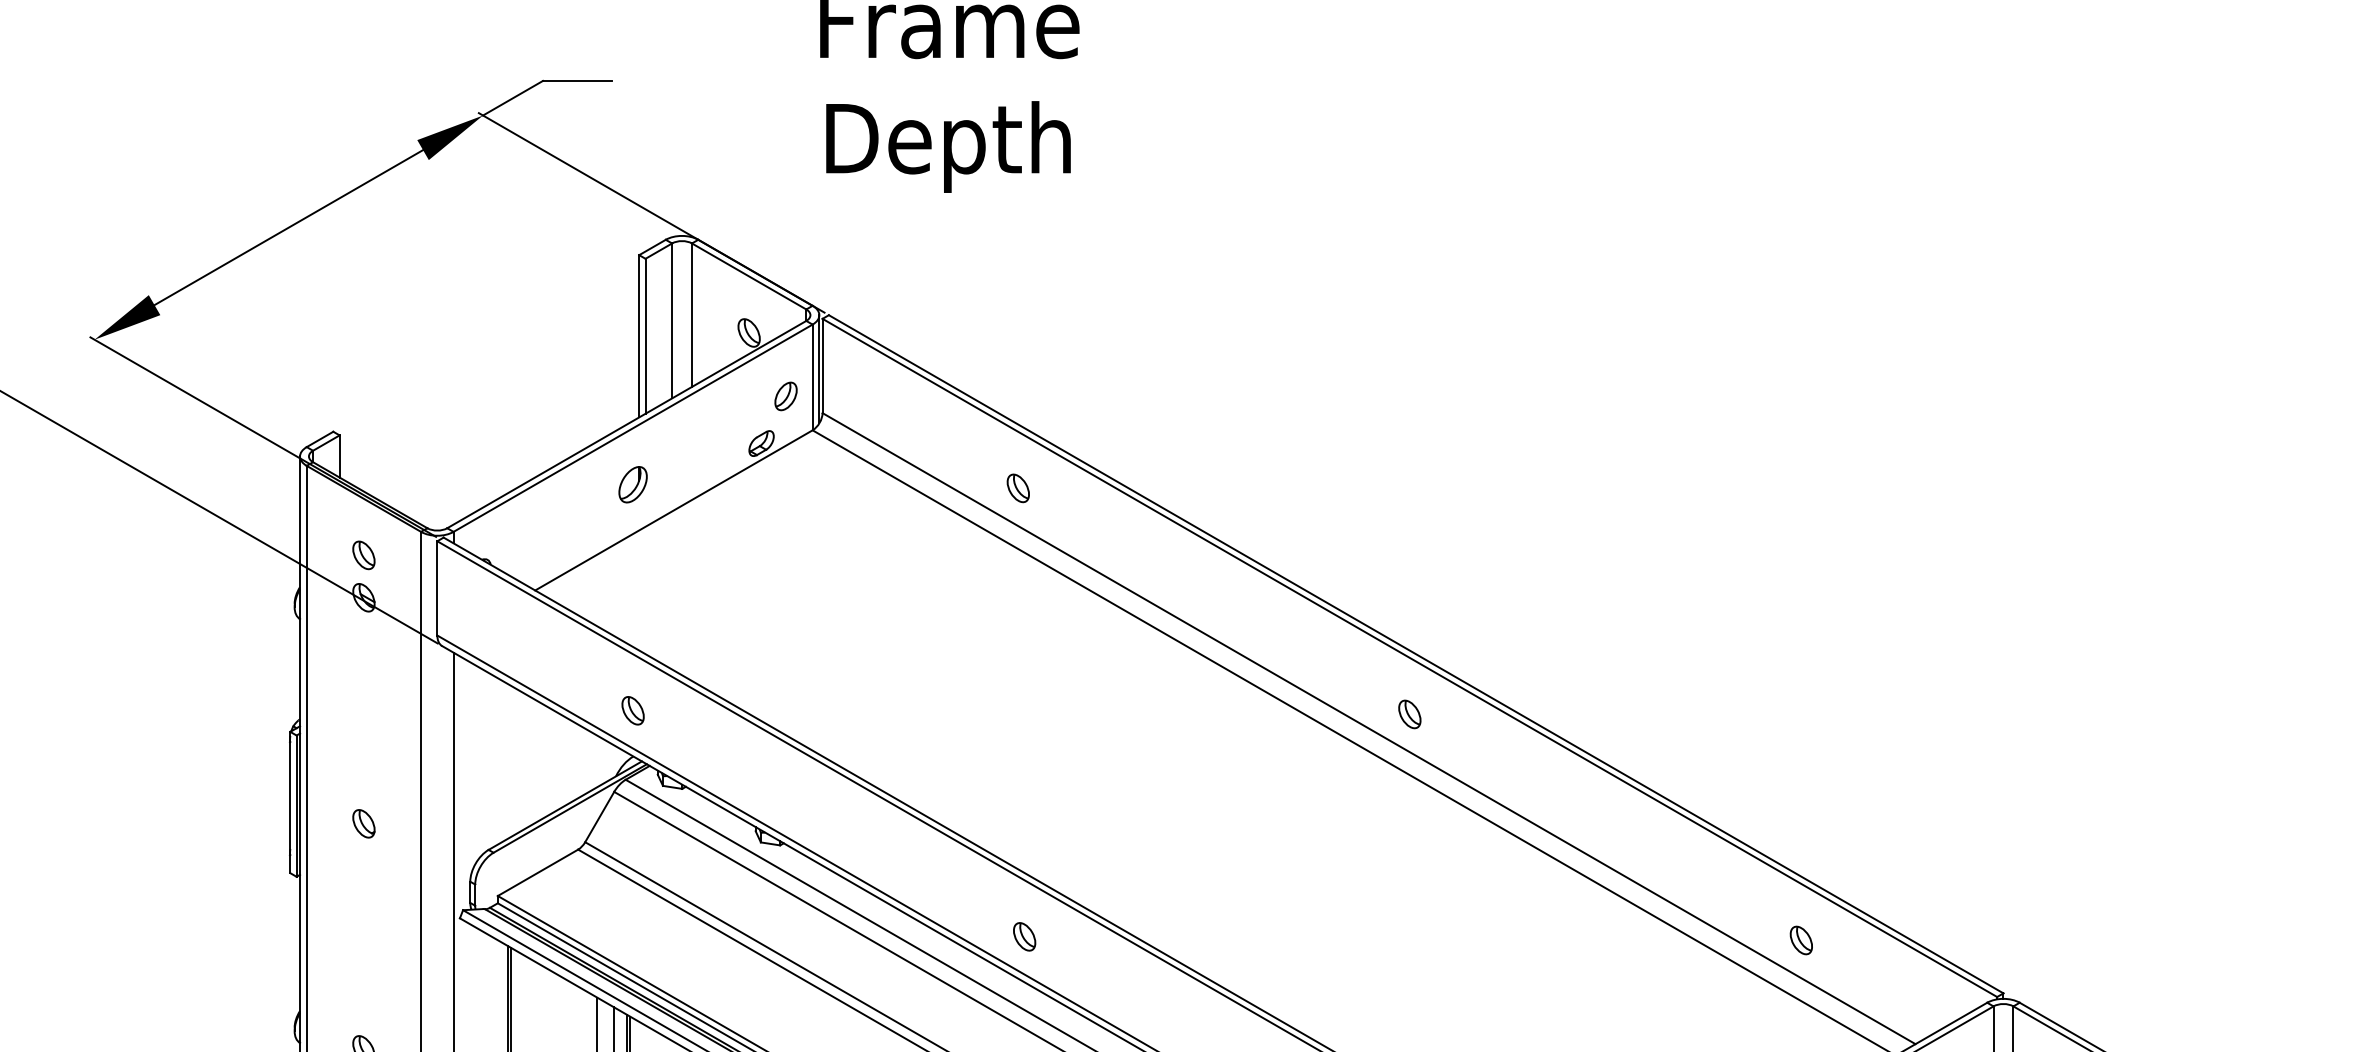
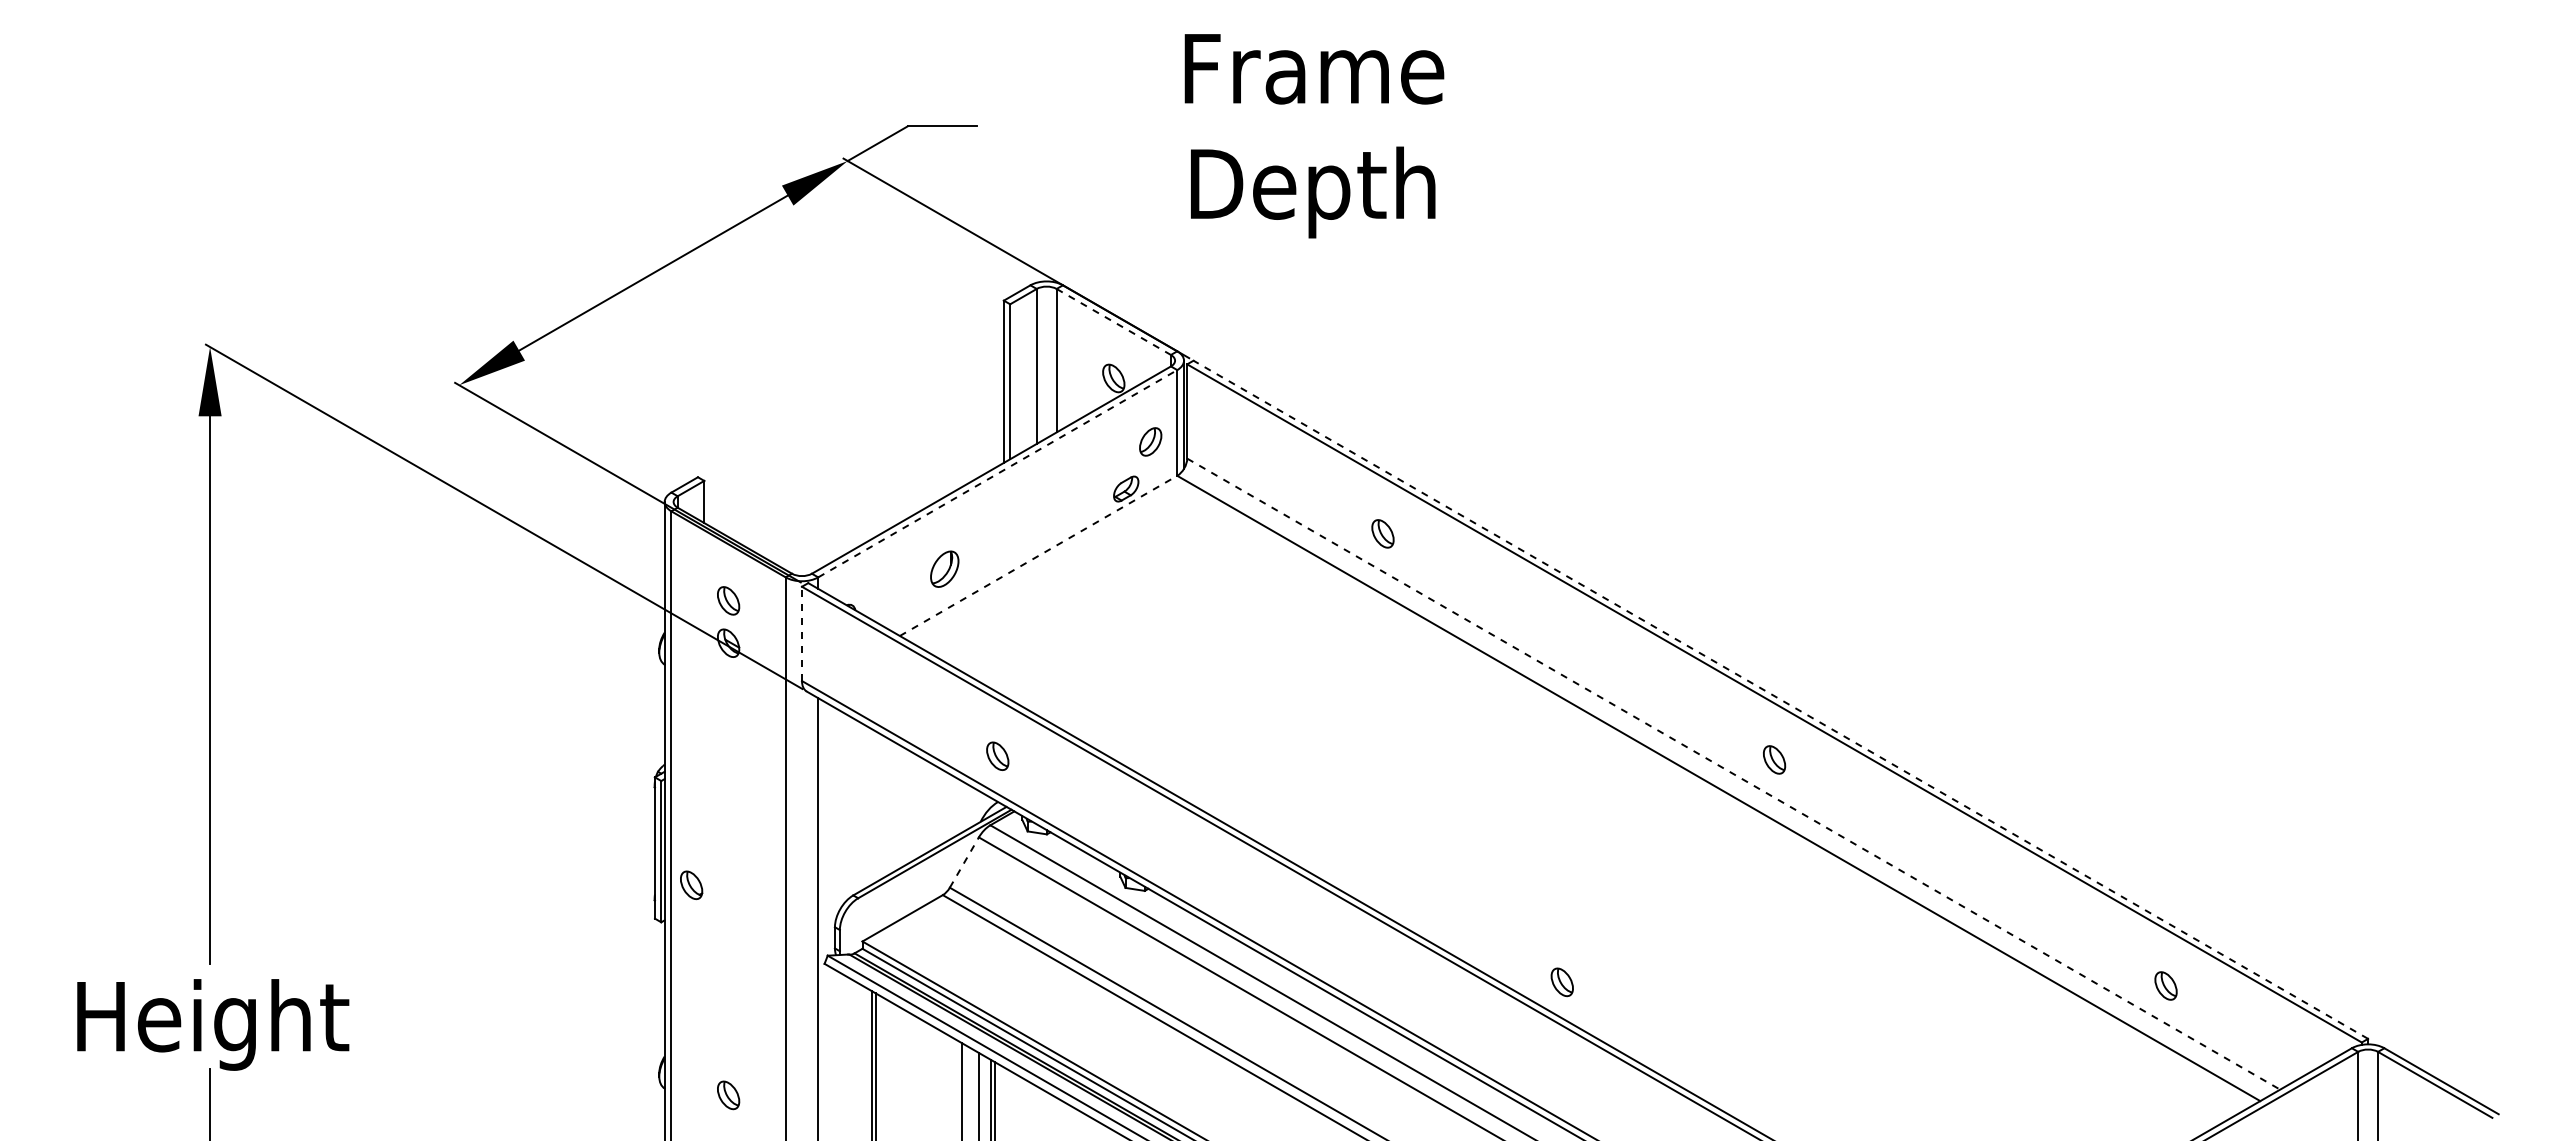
line: (749, 277) -> (1114, 322), solid -> dashed
line: (633, 428) -> (998, 473), solid -> dashed
part: (632, 484) -> (944, 568), moved
line: (674, 510) -> (1039, 555), solid -> dashed
line: (437, 588) -> (802, 633), solid -> dashed
line: (1415, 654) -> (1780, 699), solid -> dashed
line: (1369, 729) -> (1734, 774), solid -> dashed
line: (599, 817) -> (964, 862), solid -> dashed
part: (363, 824) -> (691, 885), moved
part: (1023, 937) -> (1561, 982), moved

